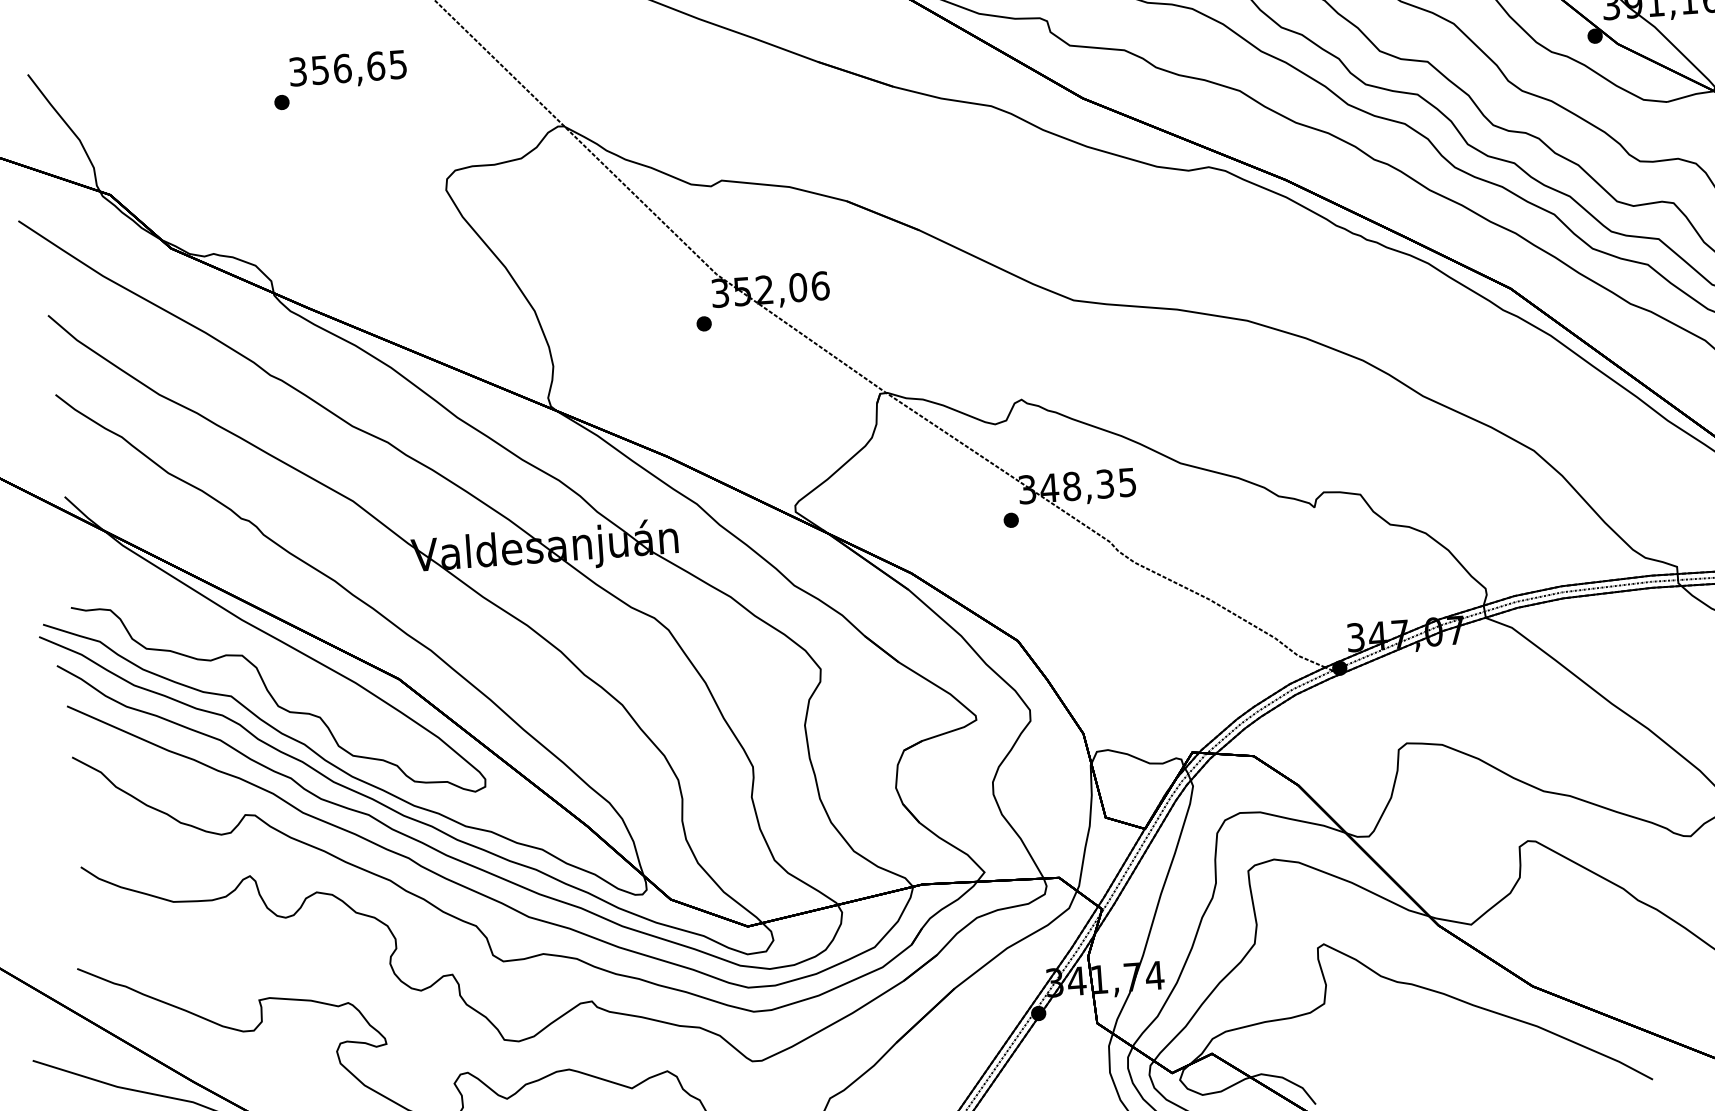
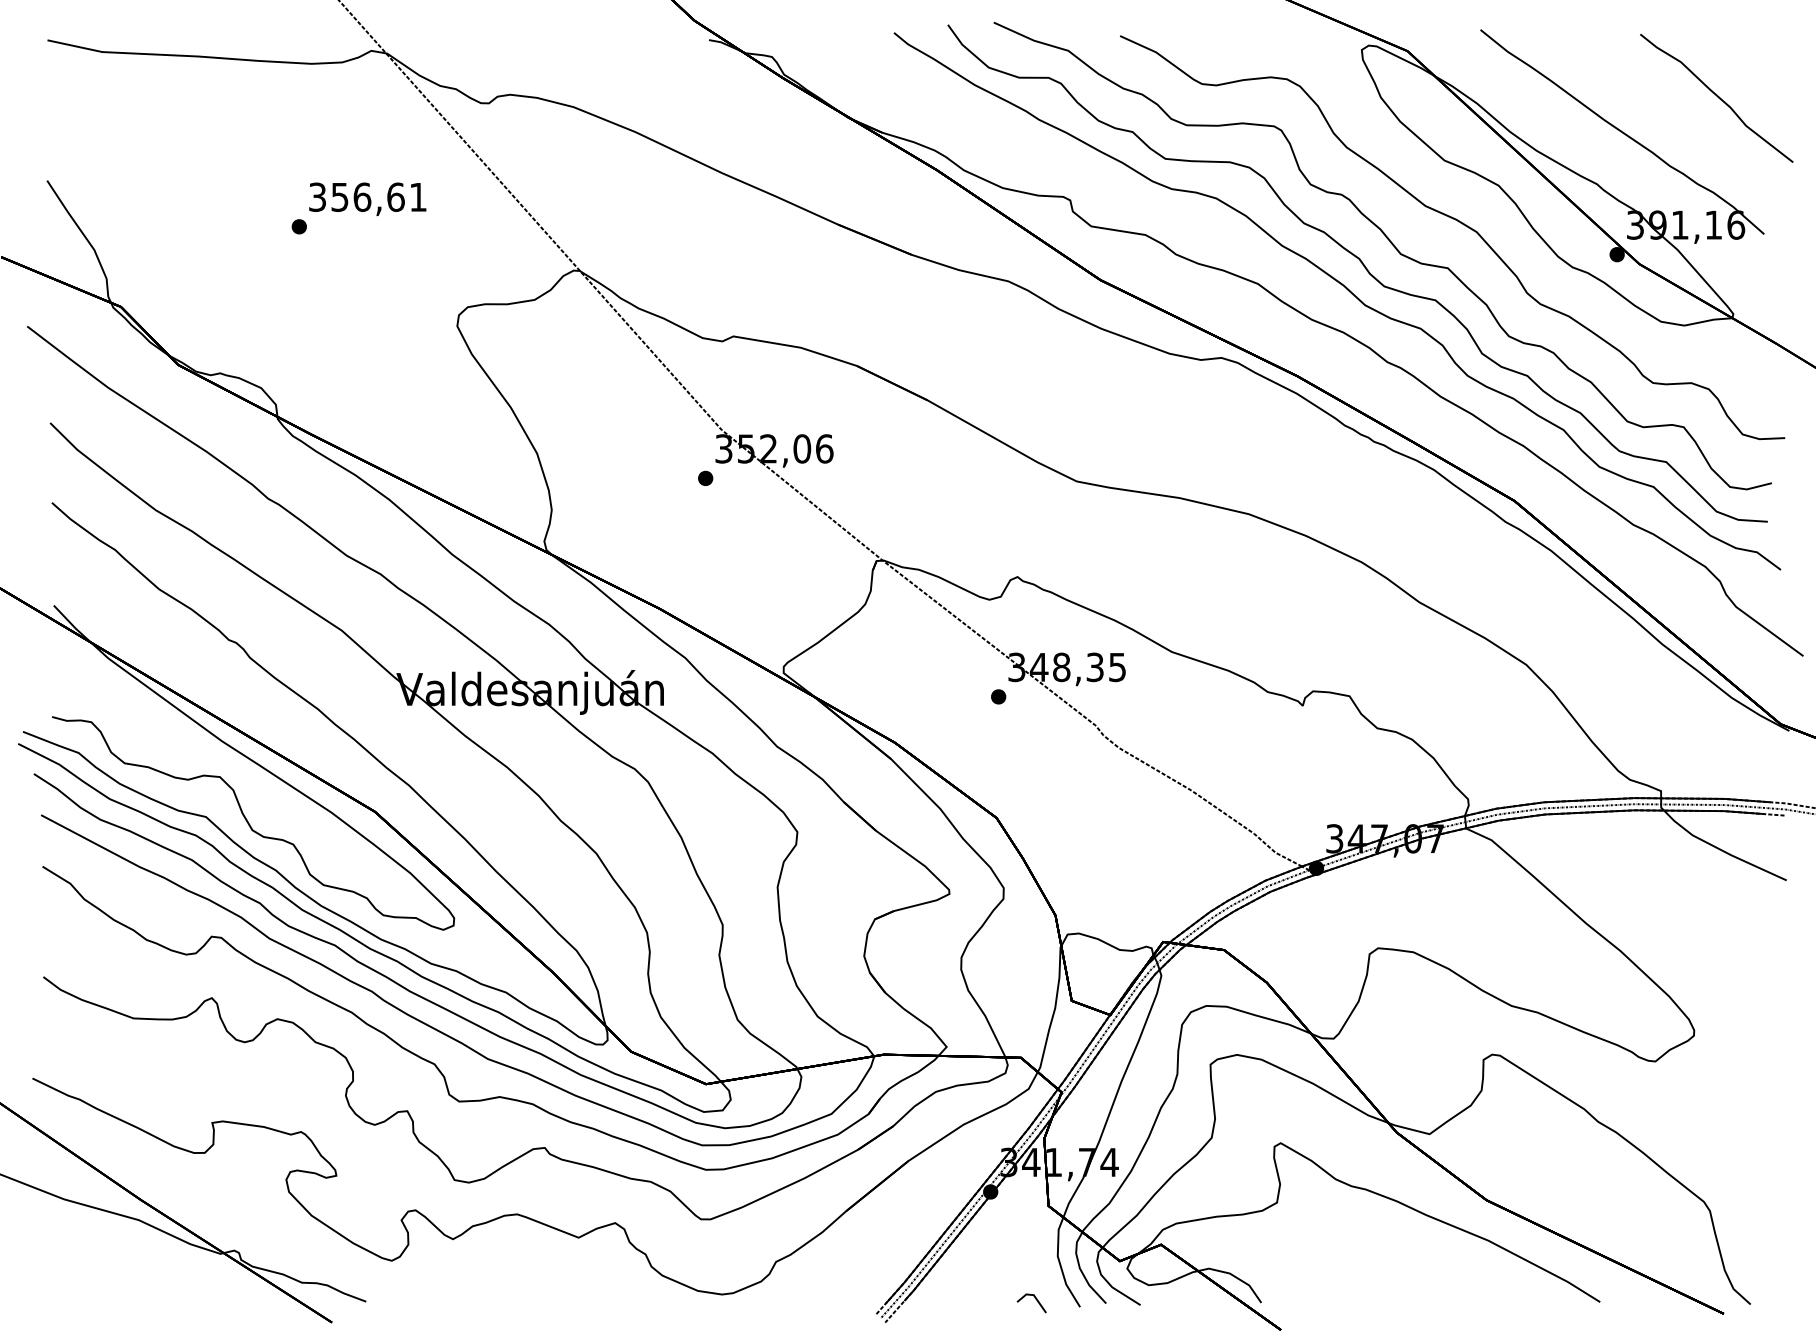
text: (398, 64) -> (418, 197), 356,65 -> 356,61

